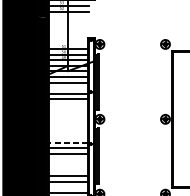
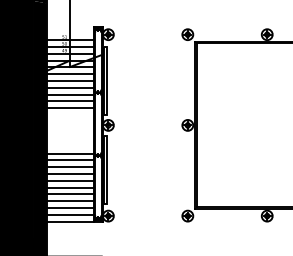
line: (67, 88) -> (69, 87), added
line: (67, 105) -> (69, 108), added
line: (67, 142) -> (69, 153), dashed -> solid
line: (67, 159) -> (69, 173), added
line: (67, 164) -> (69, 180), added
line: (67, 170) -> (69, 187), added
line: (67, 187) -> (69, 207), added

